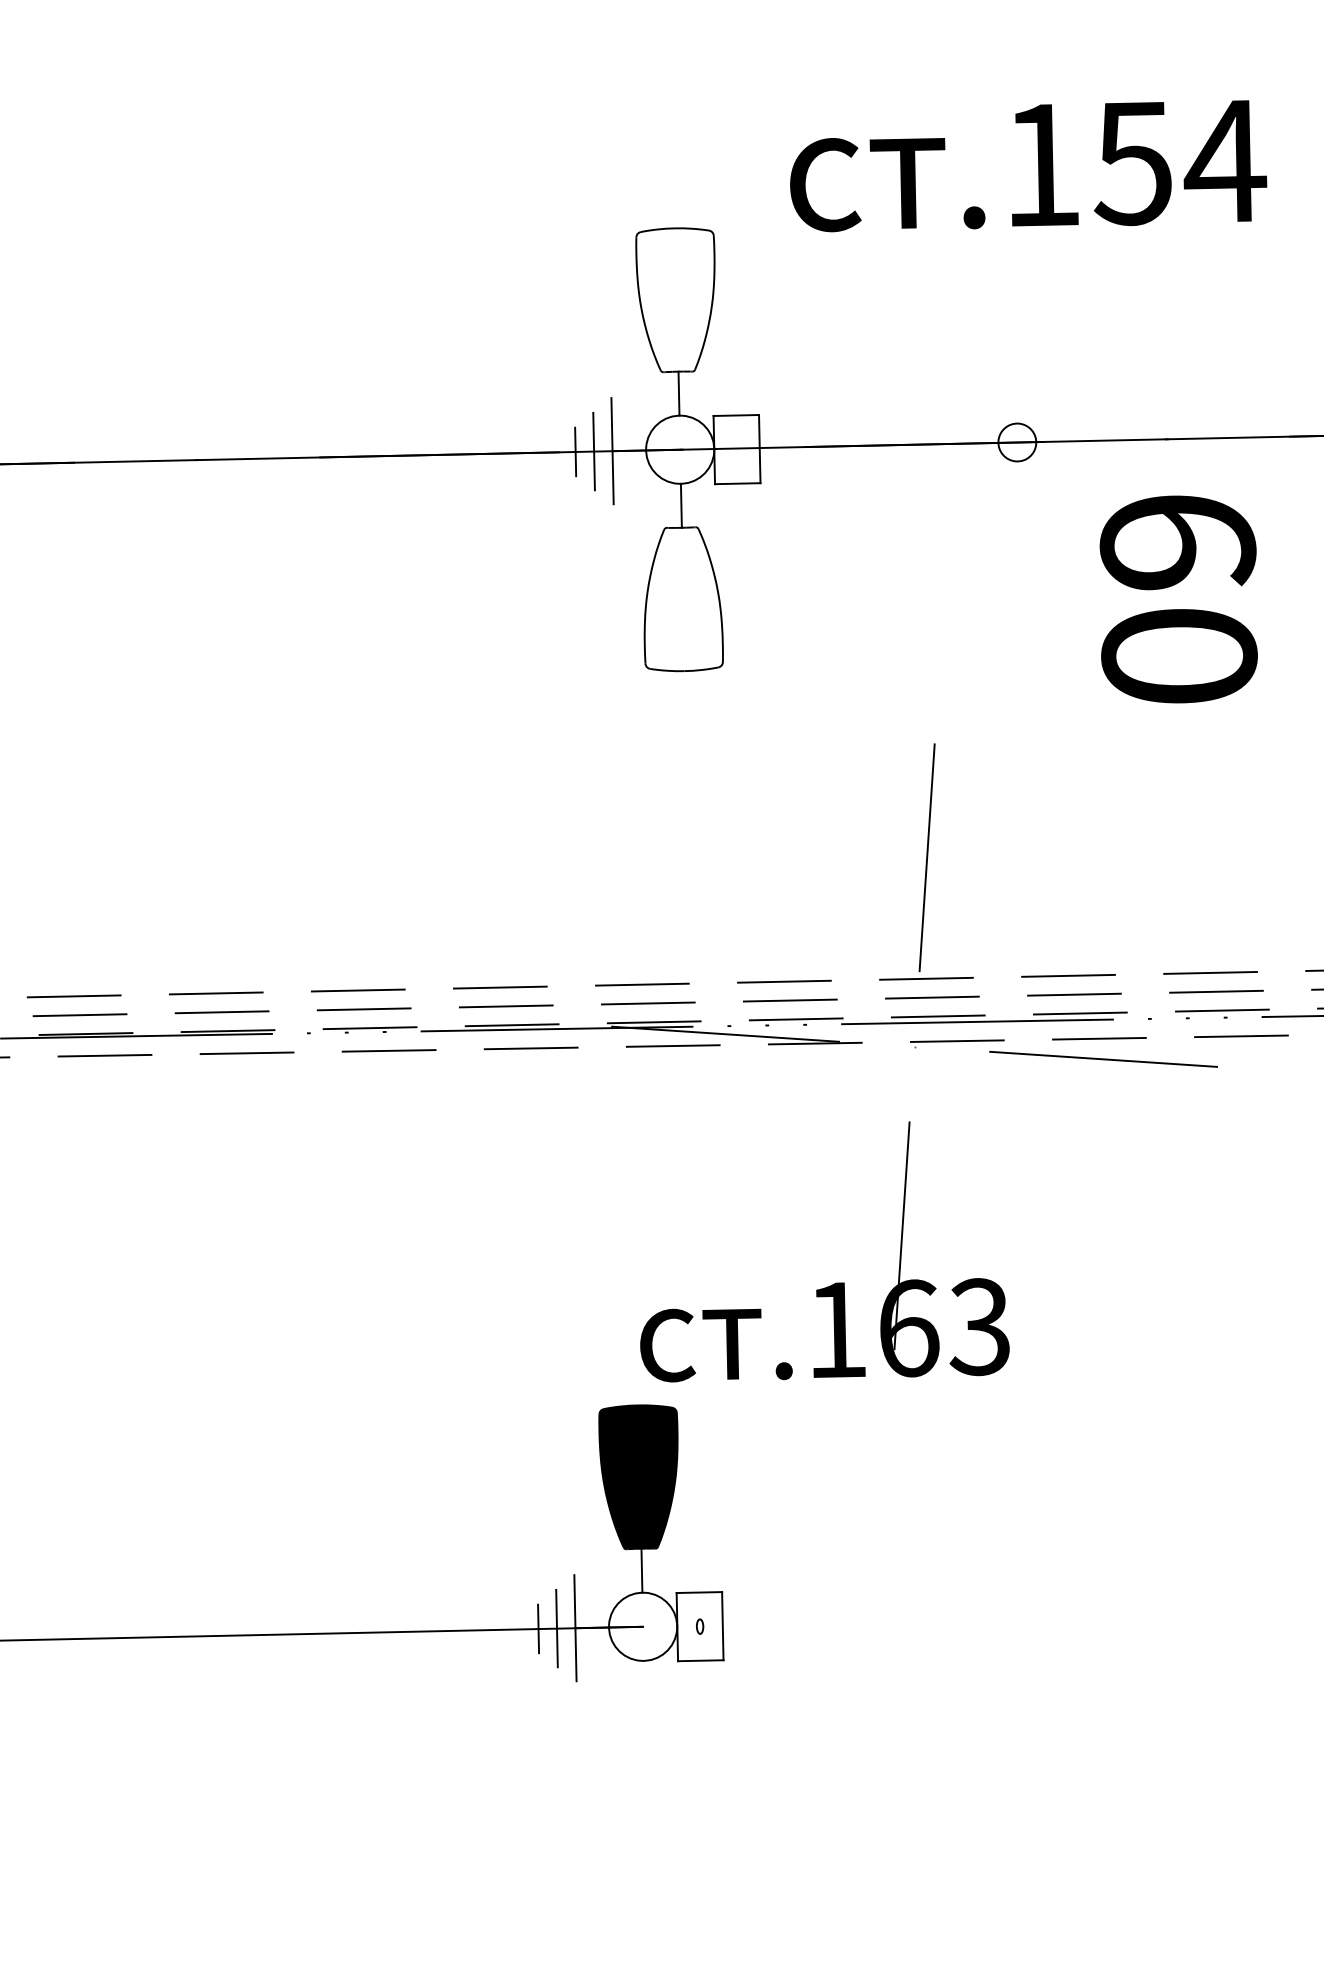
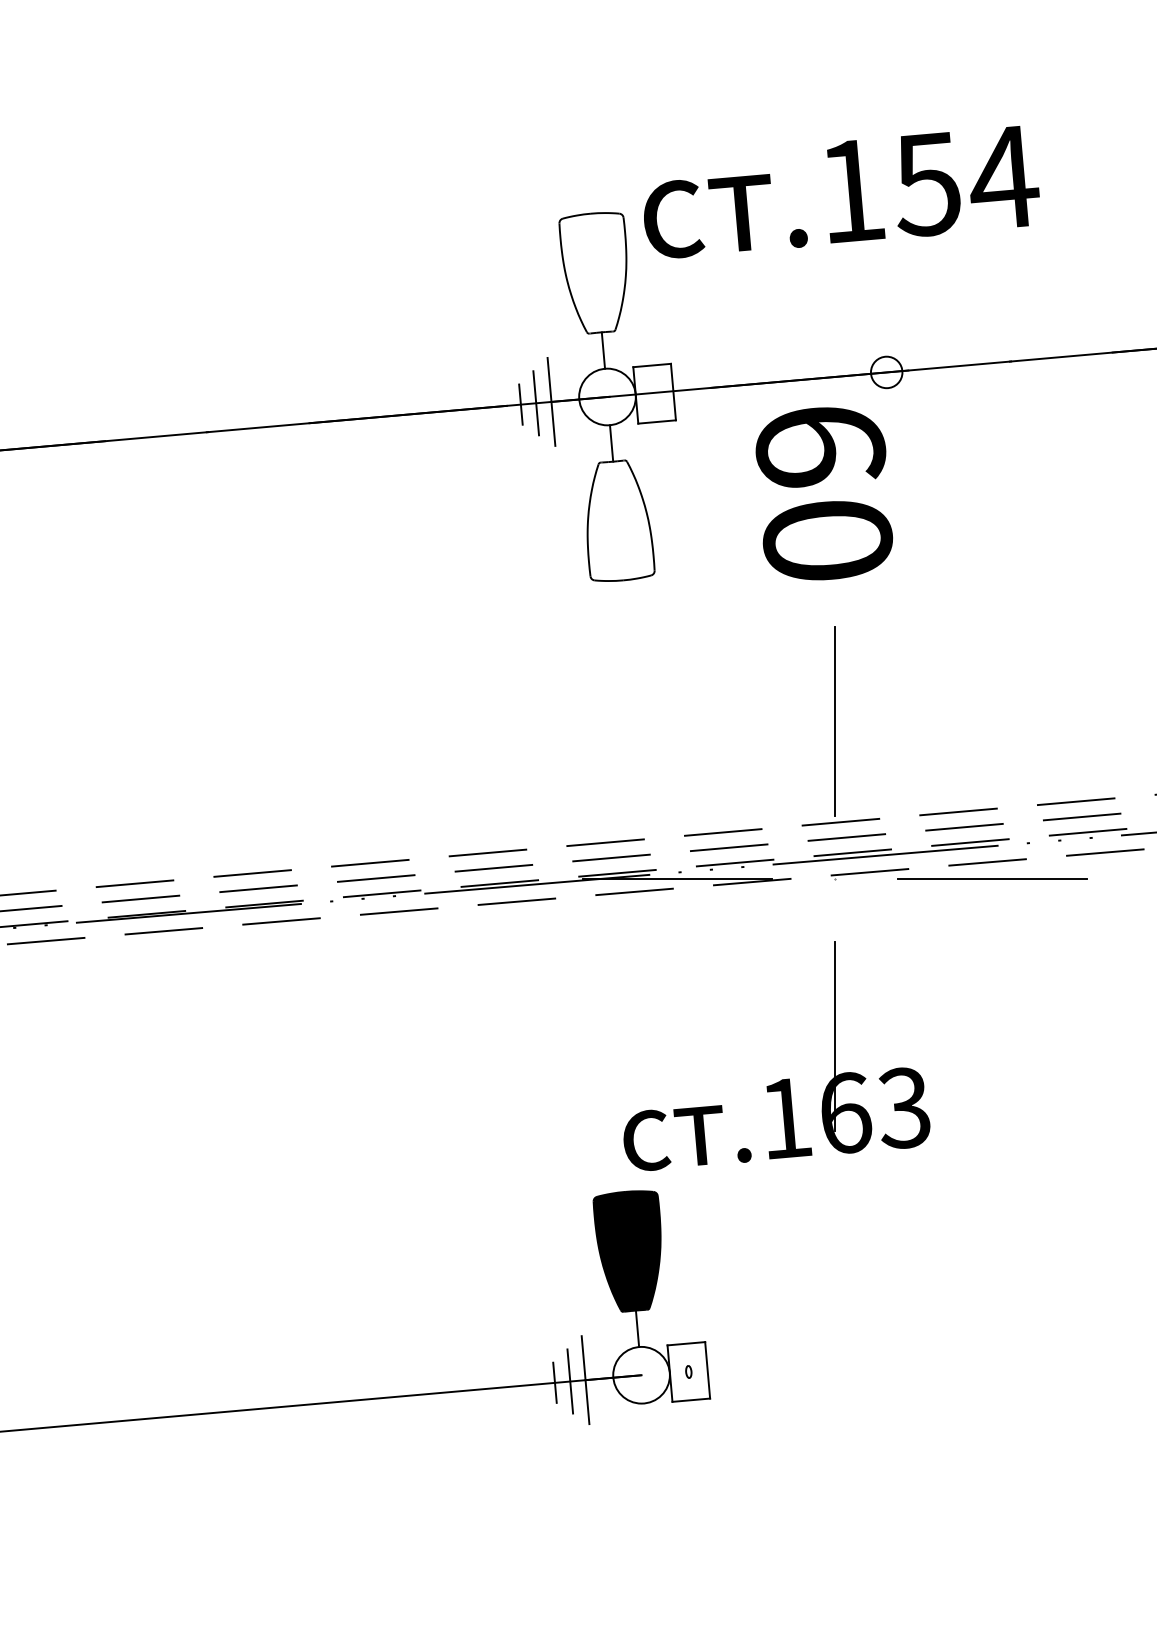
text: (1029, 166) -> (841, 192), moved
text: (1177, 599) -> (823, 493), moved

